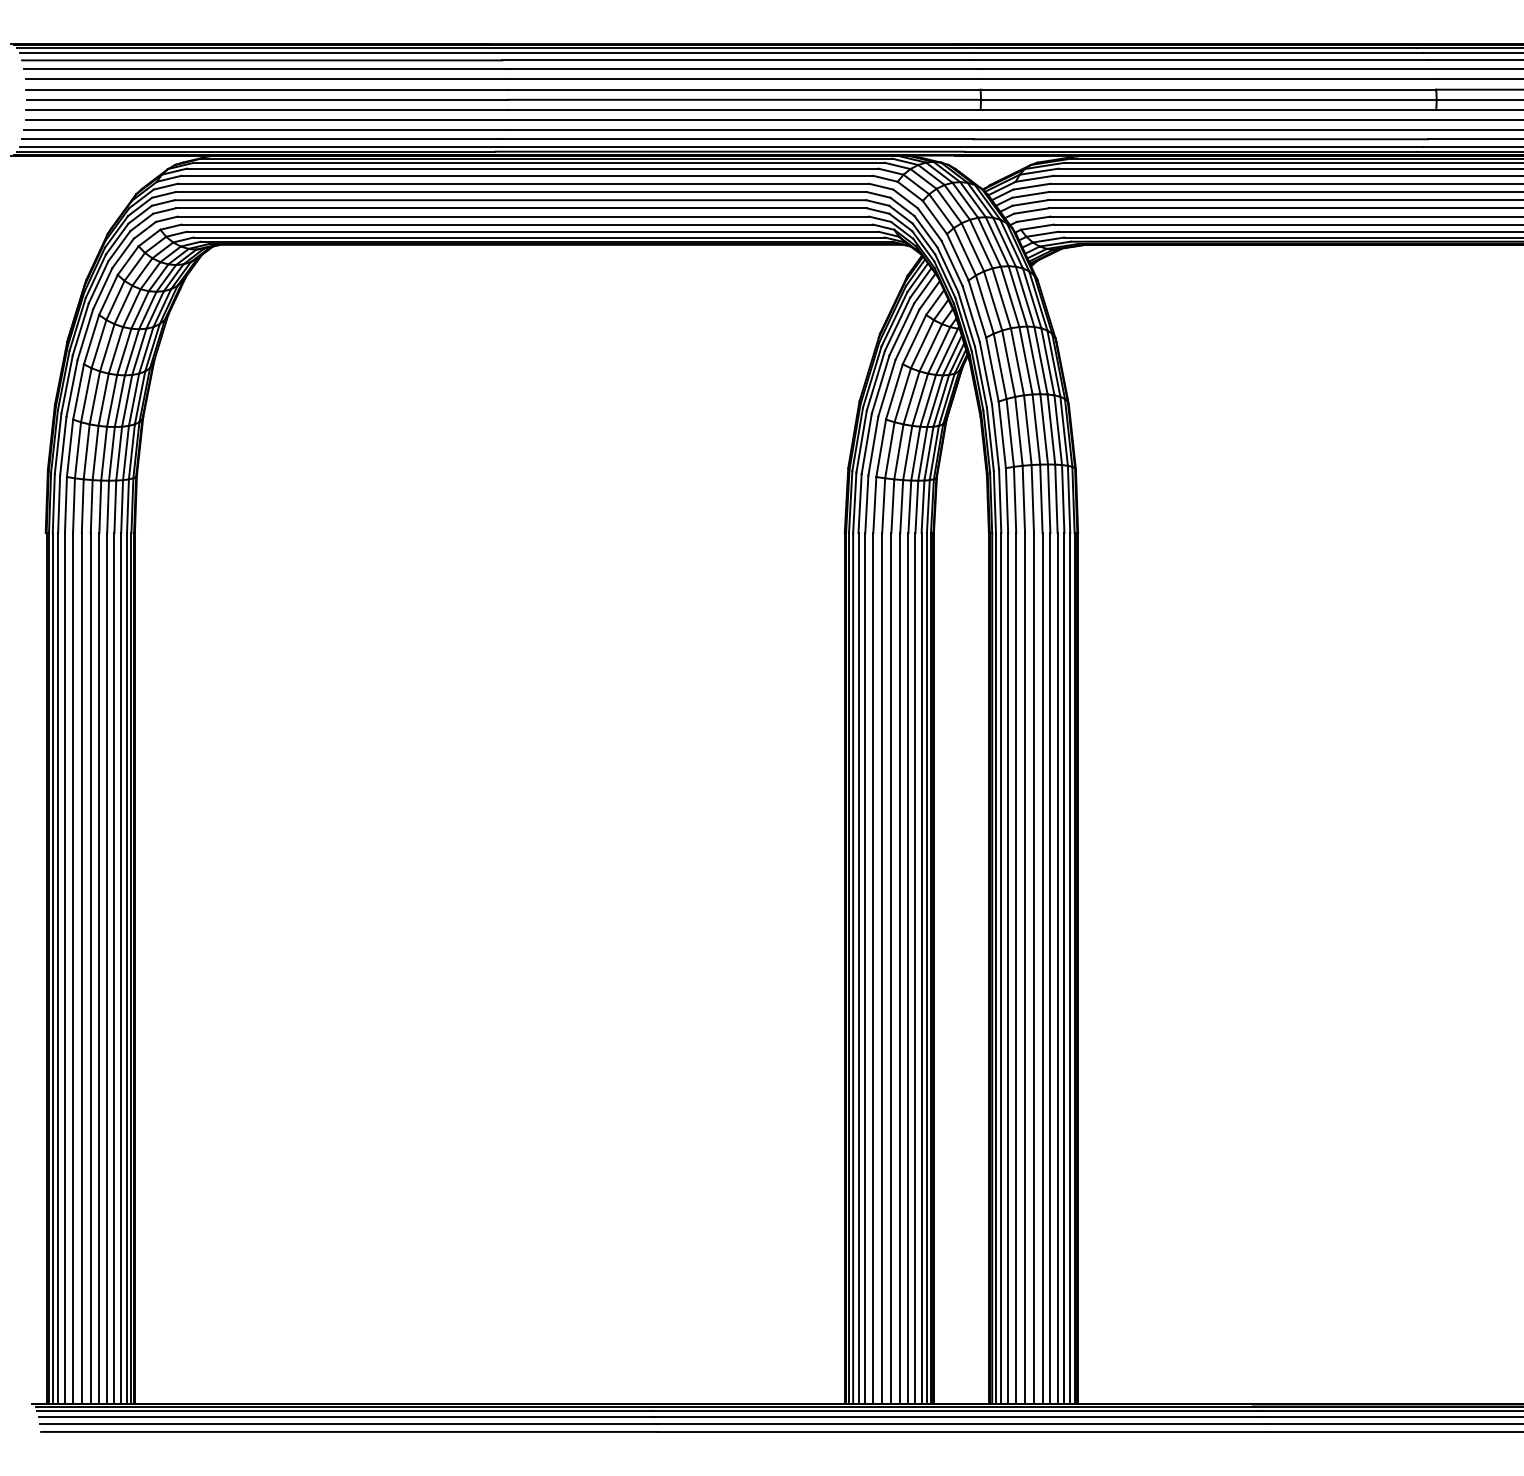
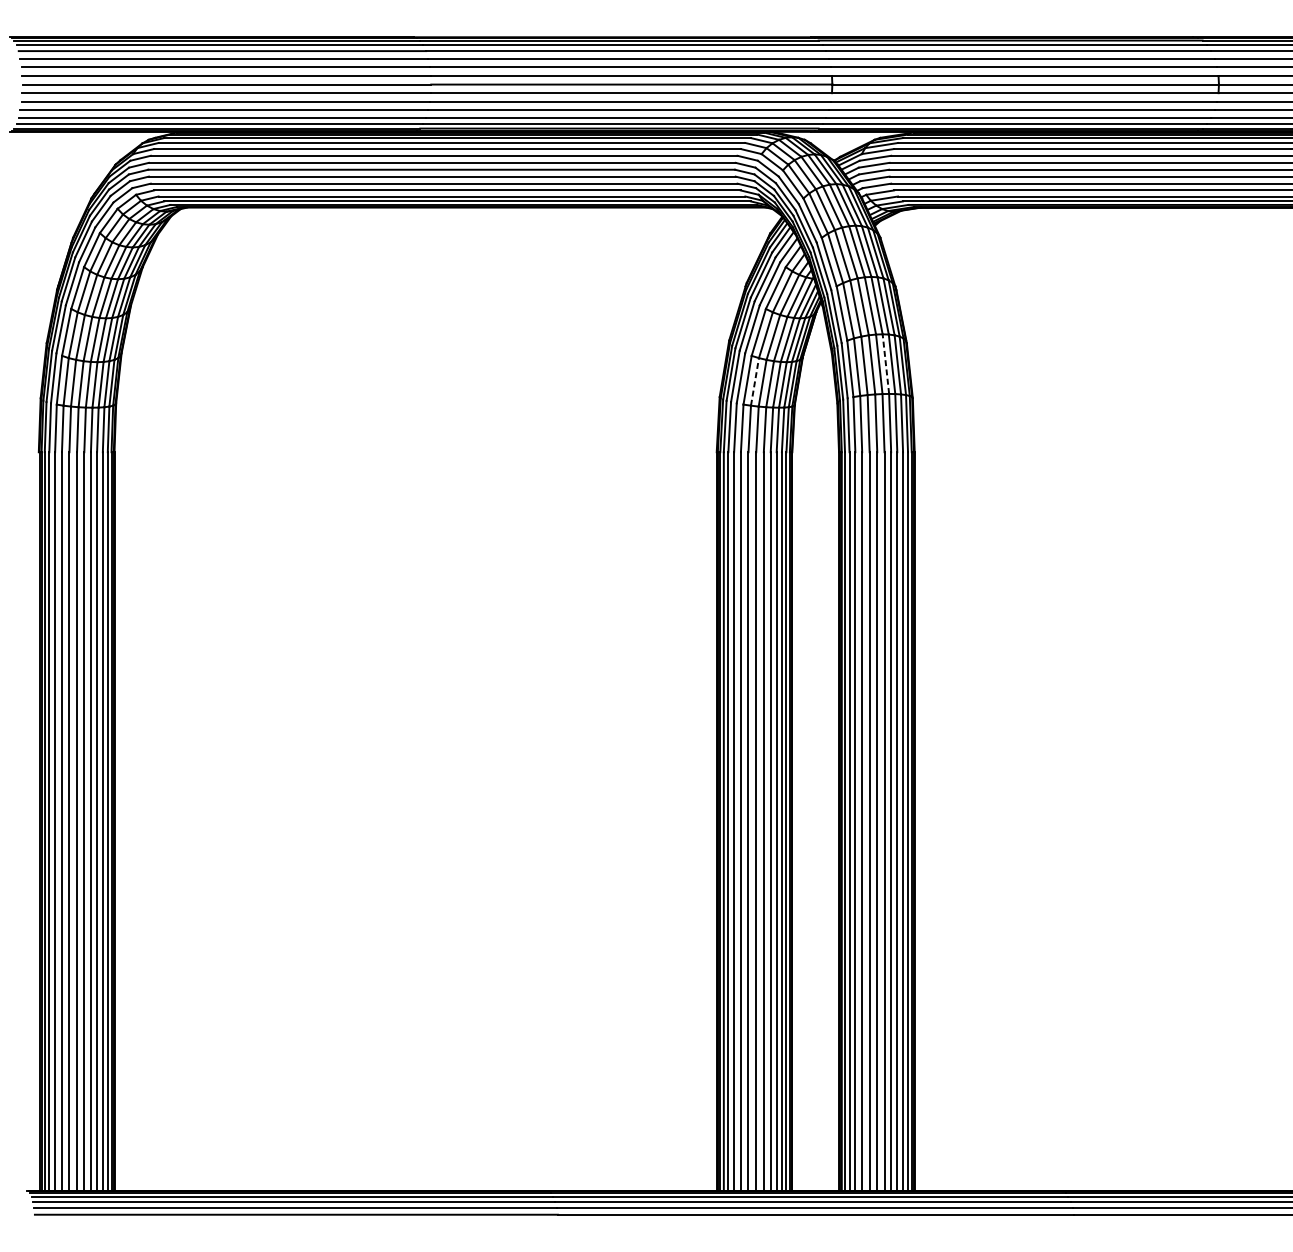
line: (1044, 428) -> (886, 363), solid -> dashed
line: (889, 449) -> (754, 381), solid -> dashed

